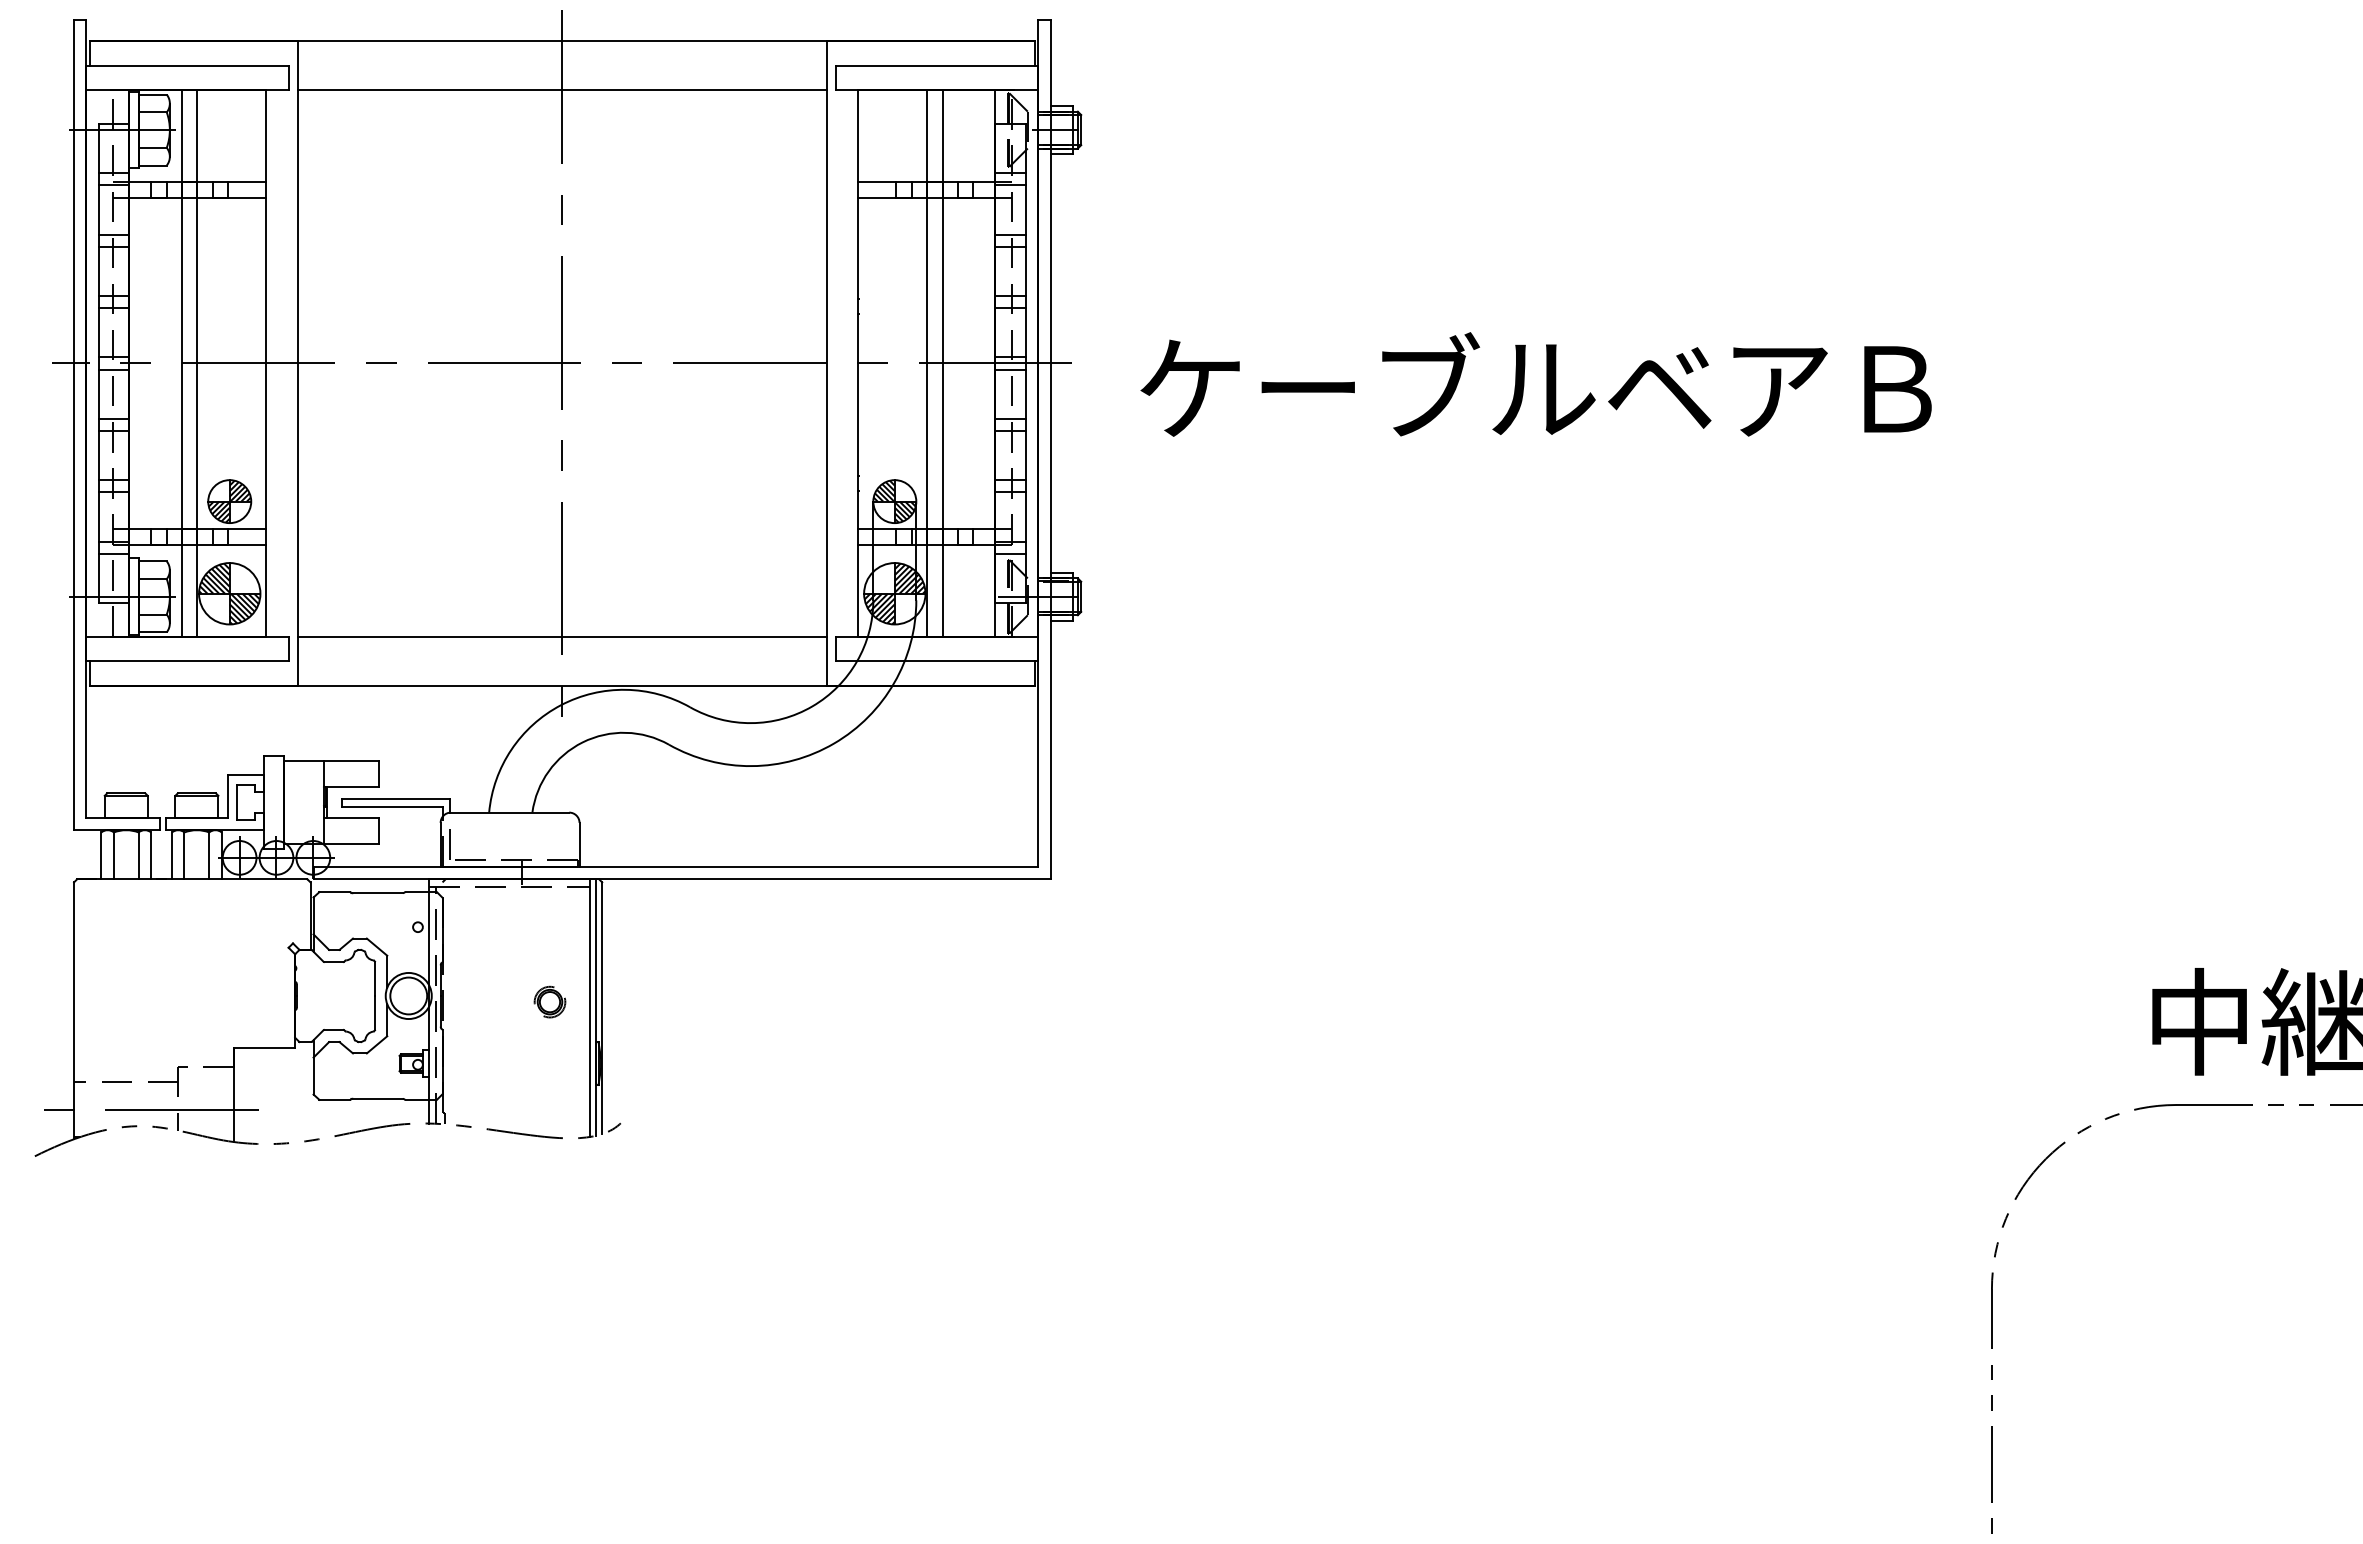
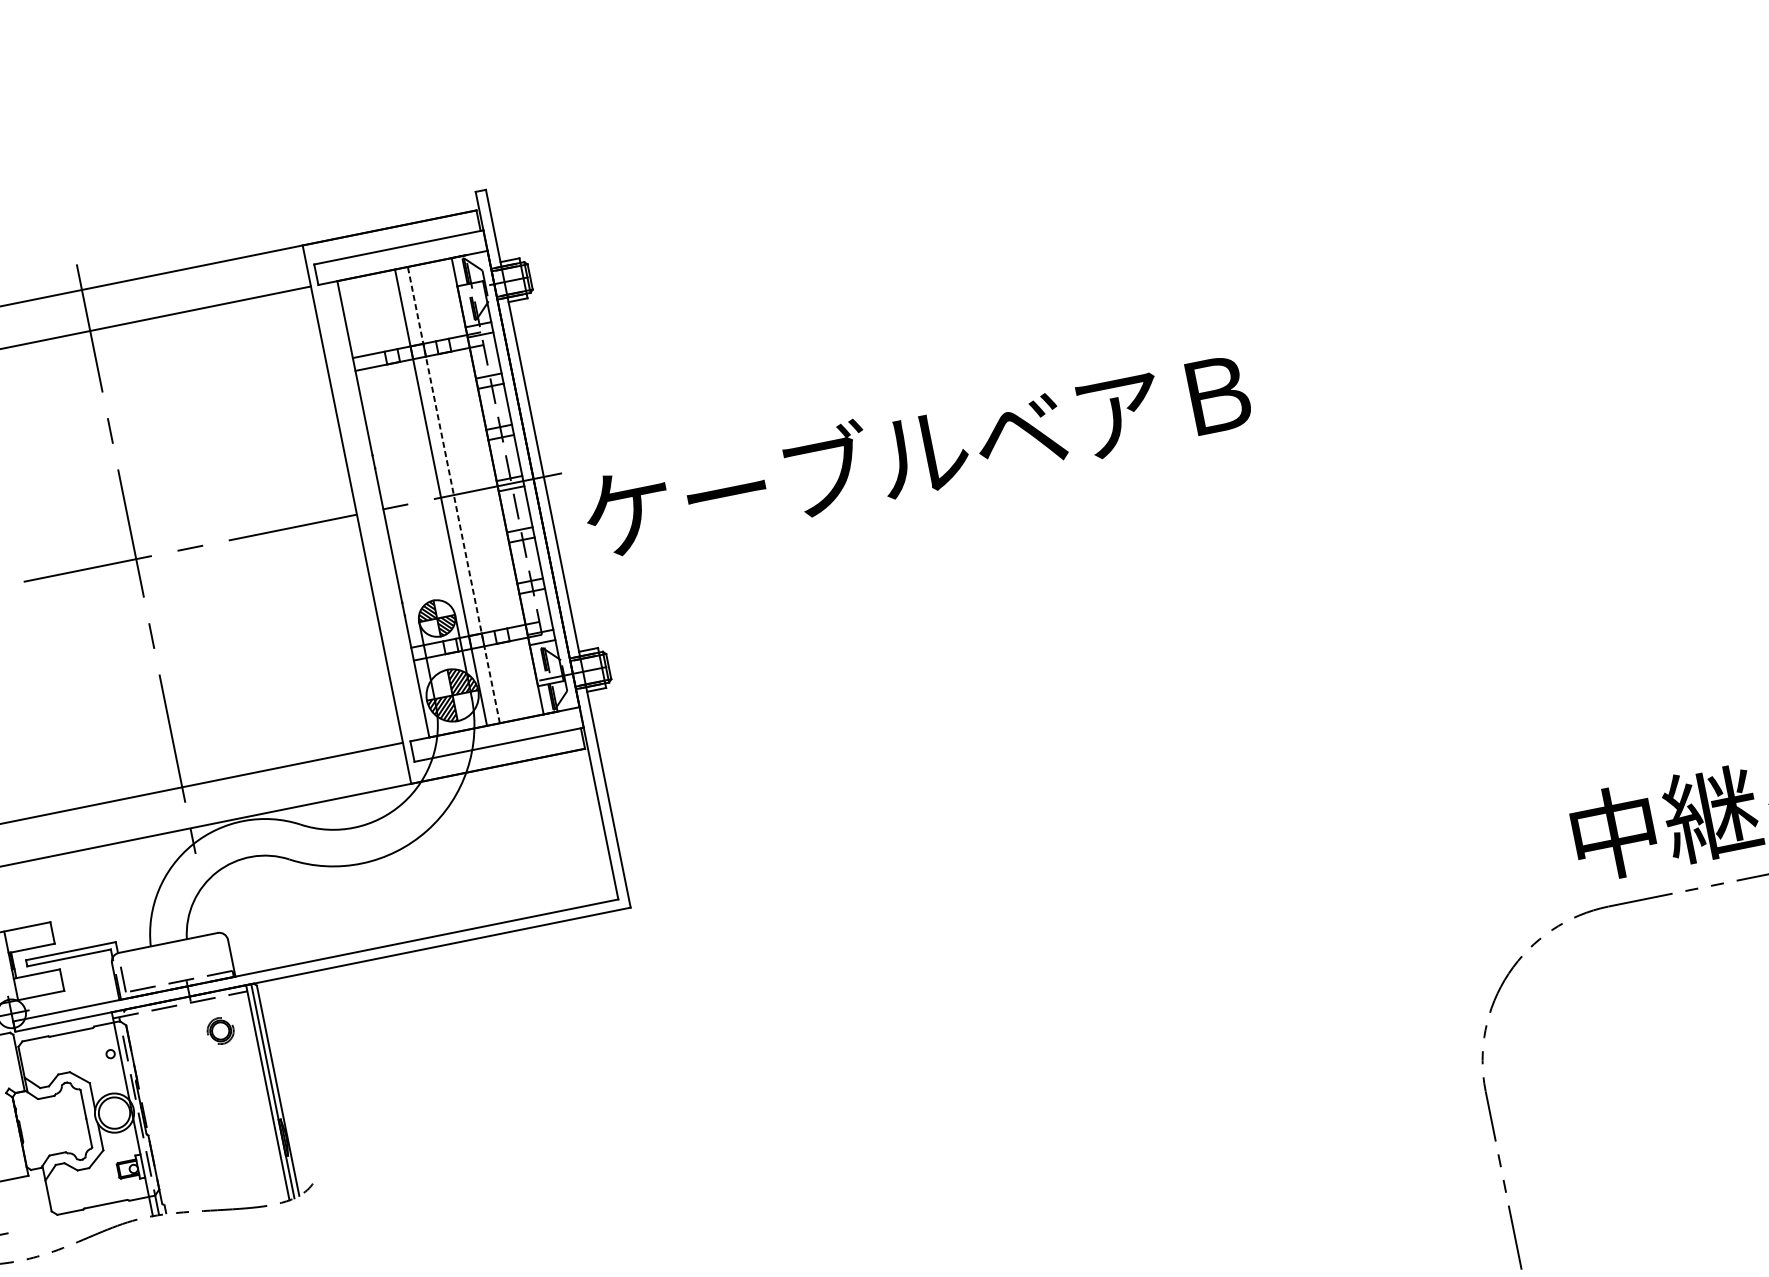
line: (942, 362) -> (453, 494), solid -> dashed
text: (1535, 384) -> (915, 451), moved
part: (549, 1001) -> (220, 1030), moved

